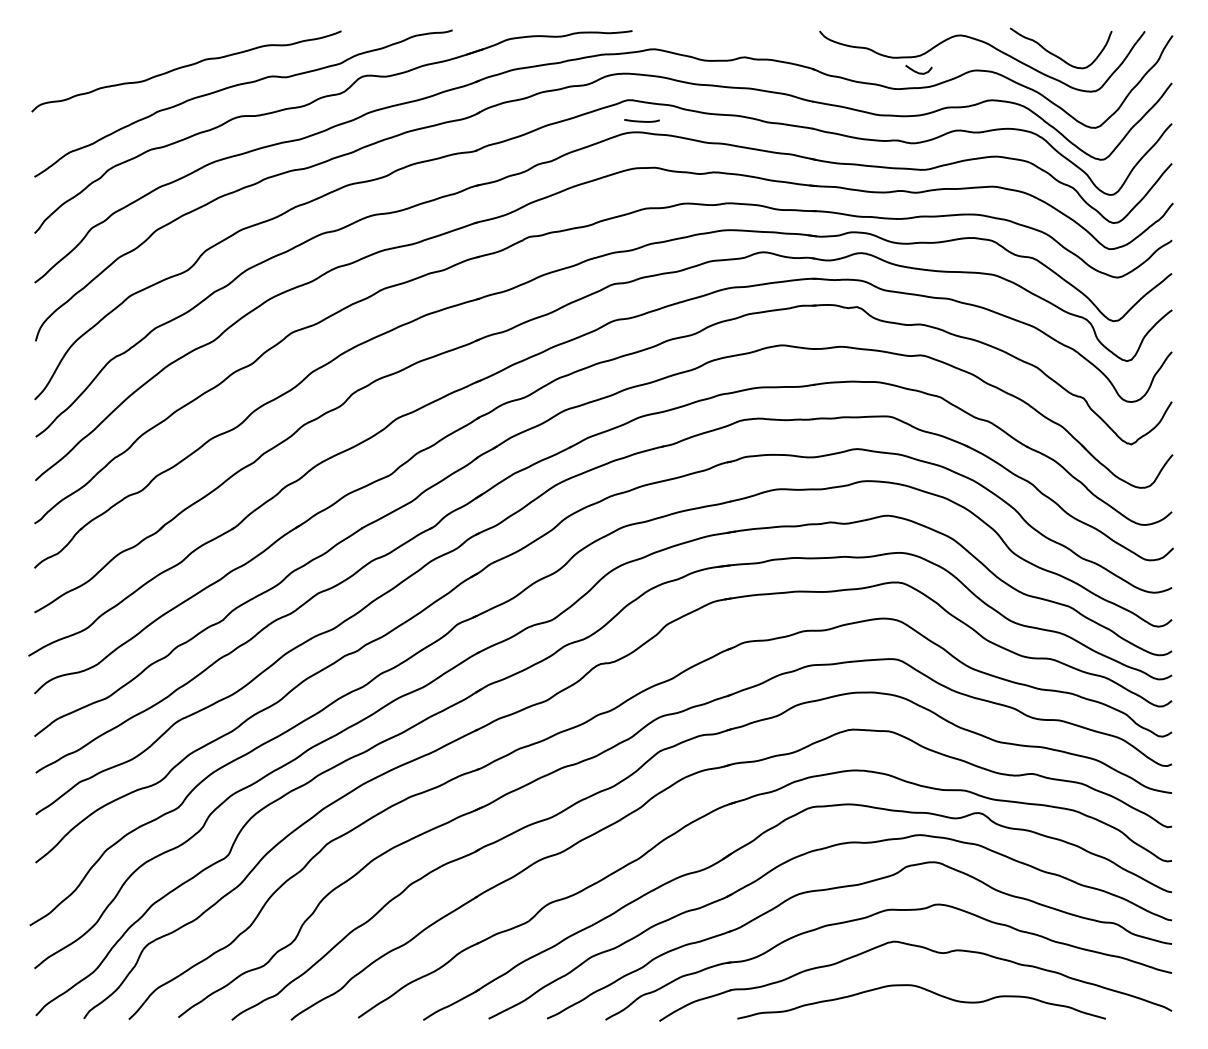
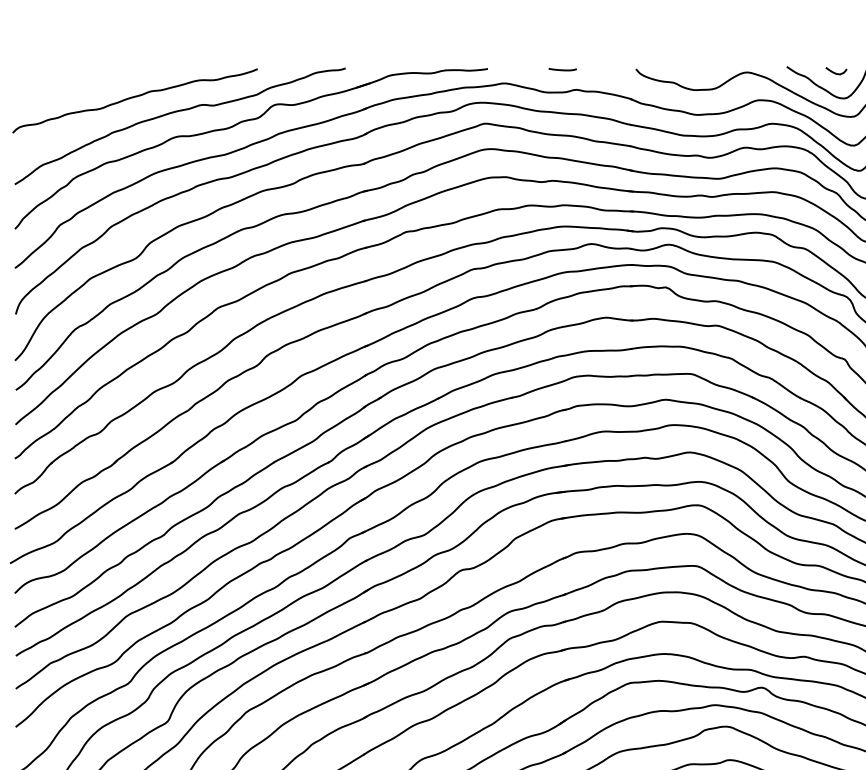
curve: (917, 71) -> (835, 72), moved
curve: (641, 120) -> (562, 69), moved

